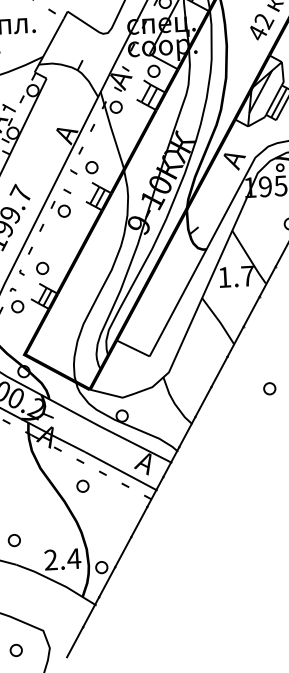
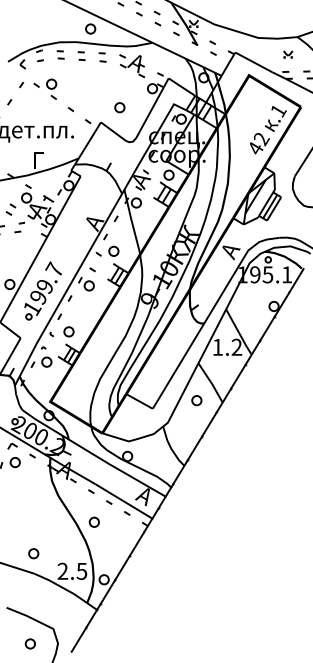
text: (247, 275) -> (236, 346), 1.7 -> 1.2
part: (269, 388) -> (196, 400), moved
part: (81, 485) -> (93, 521), moved
text: (73, 559) -> (81, 571), 2.4 -> 2.5

